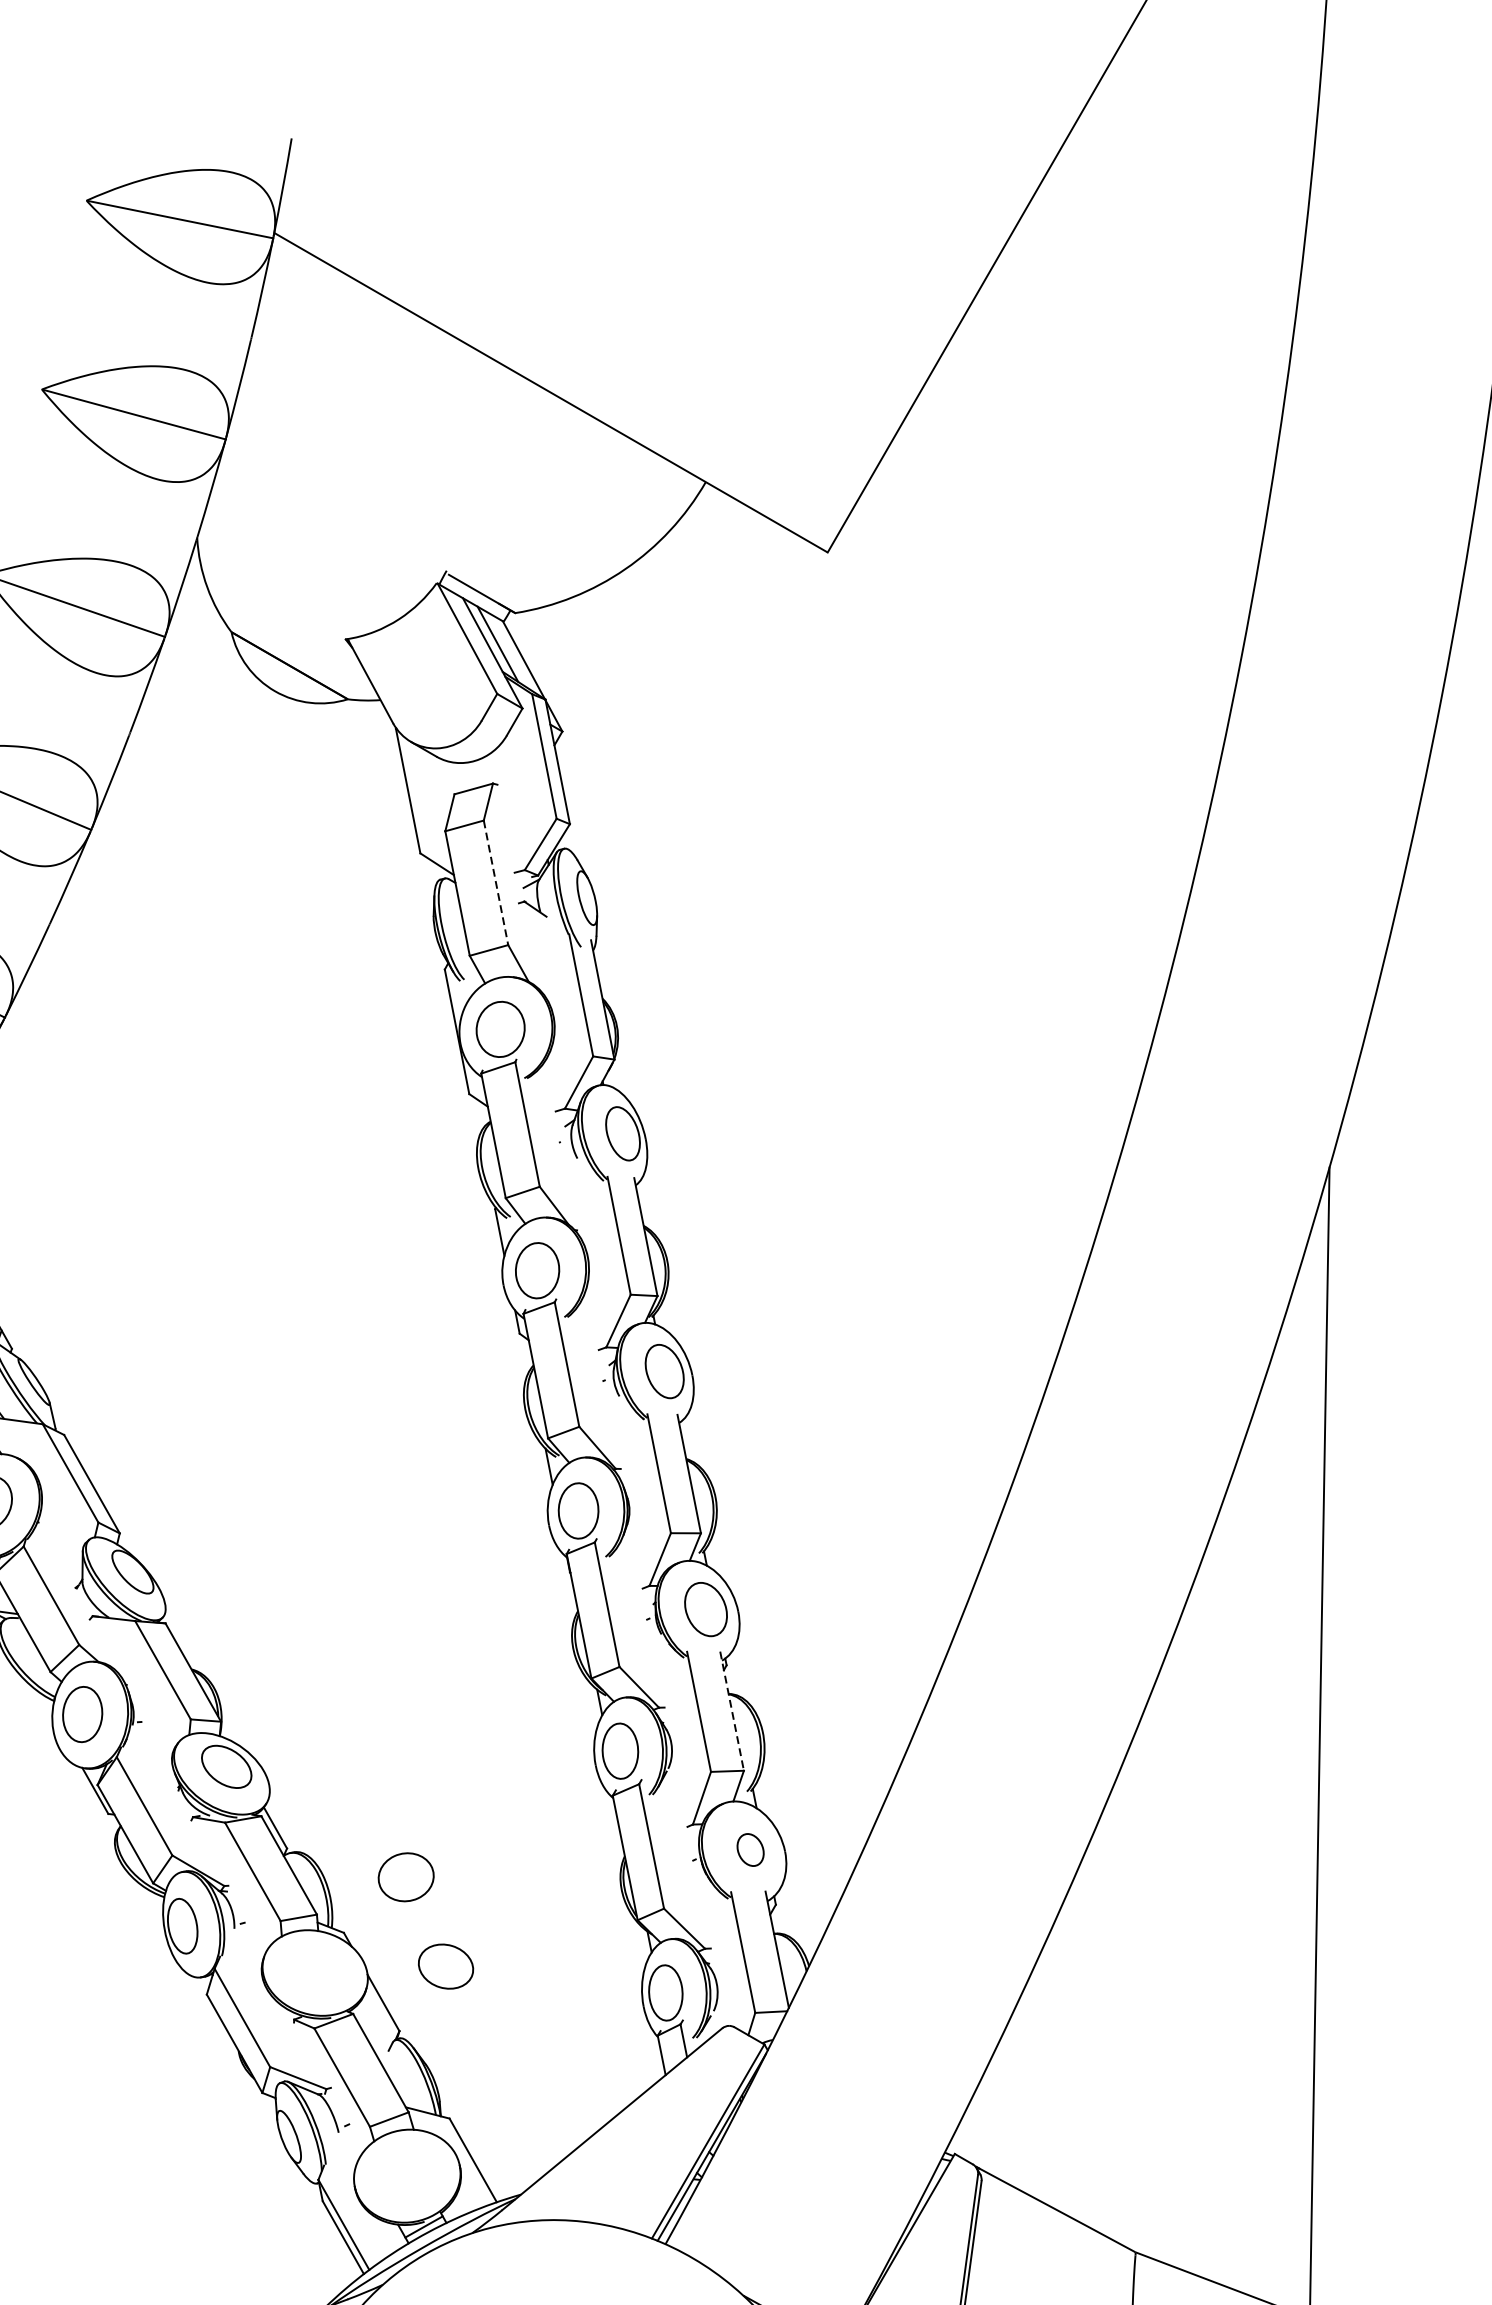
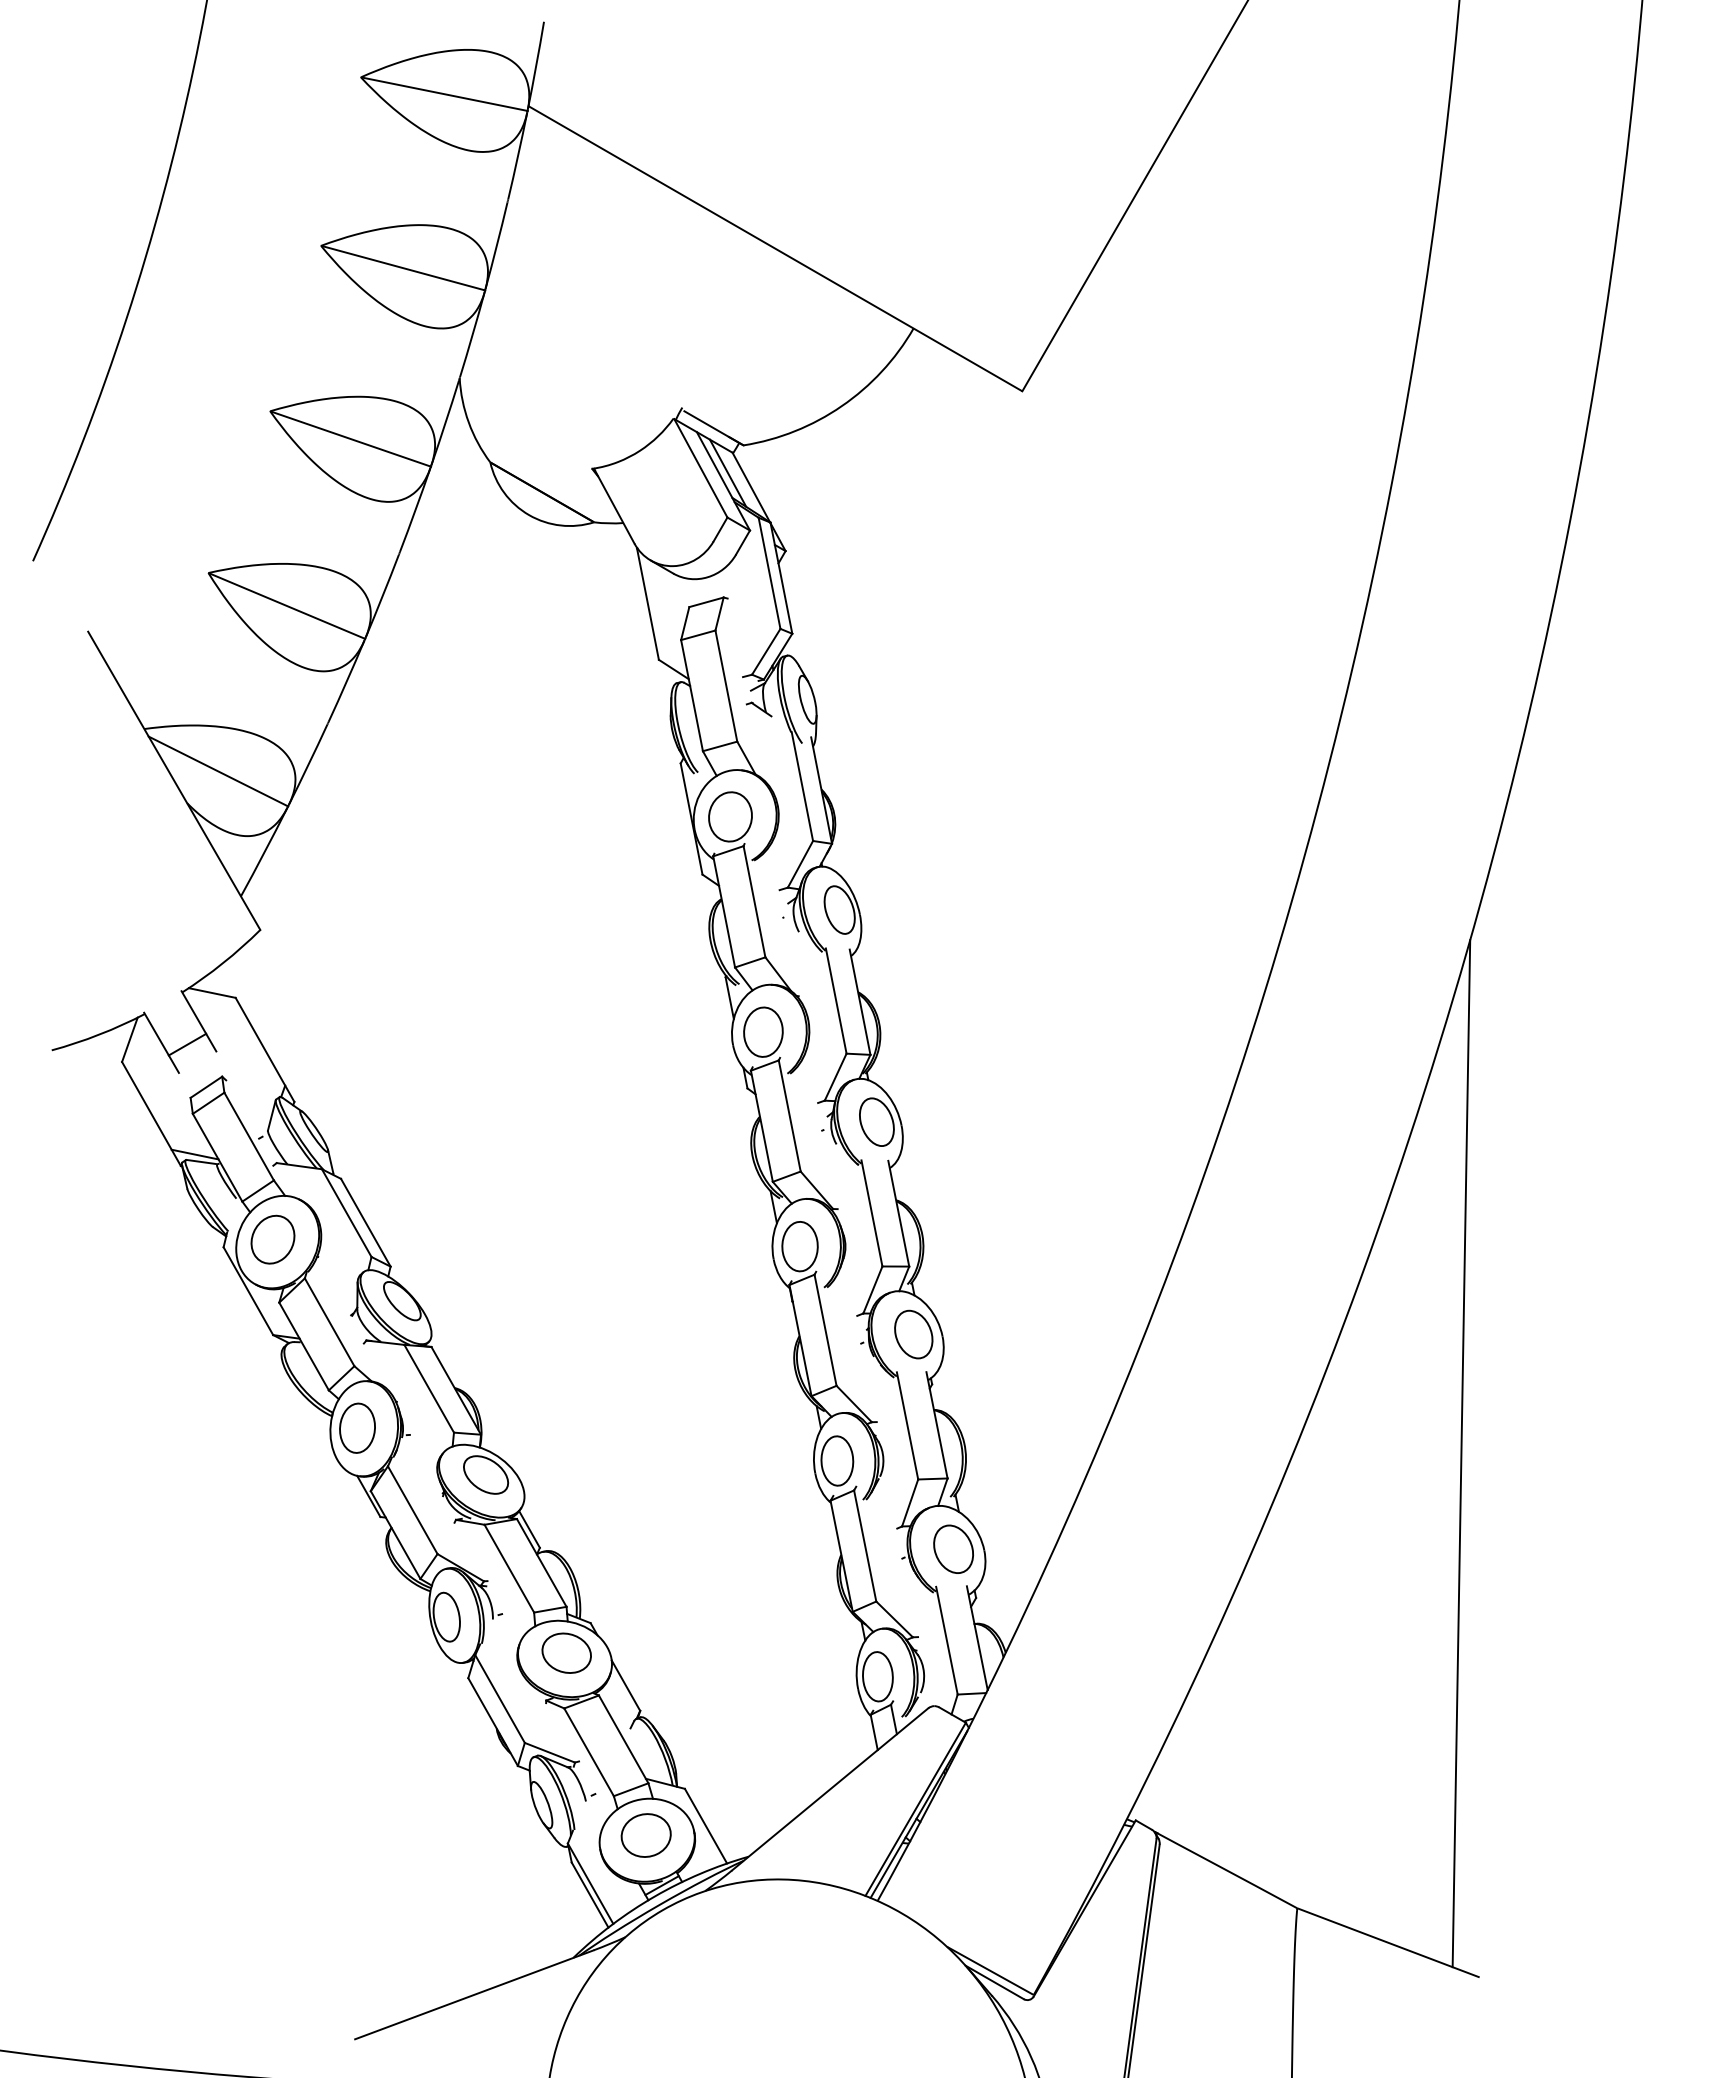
line: (496, 883) -> (726, 686), dashed -> solid
line: (732, 1711) -> (937, 1425), dashed -> solid
part: (750, 1849) -> (953, 1548), size x1.67
part: (405, 1877) -> (645, 1835), moved
part: (445, 1965) -> (566, 1652), moved

